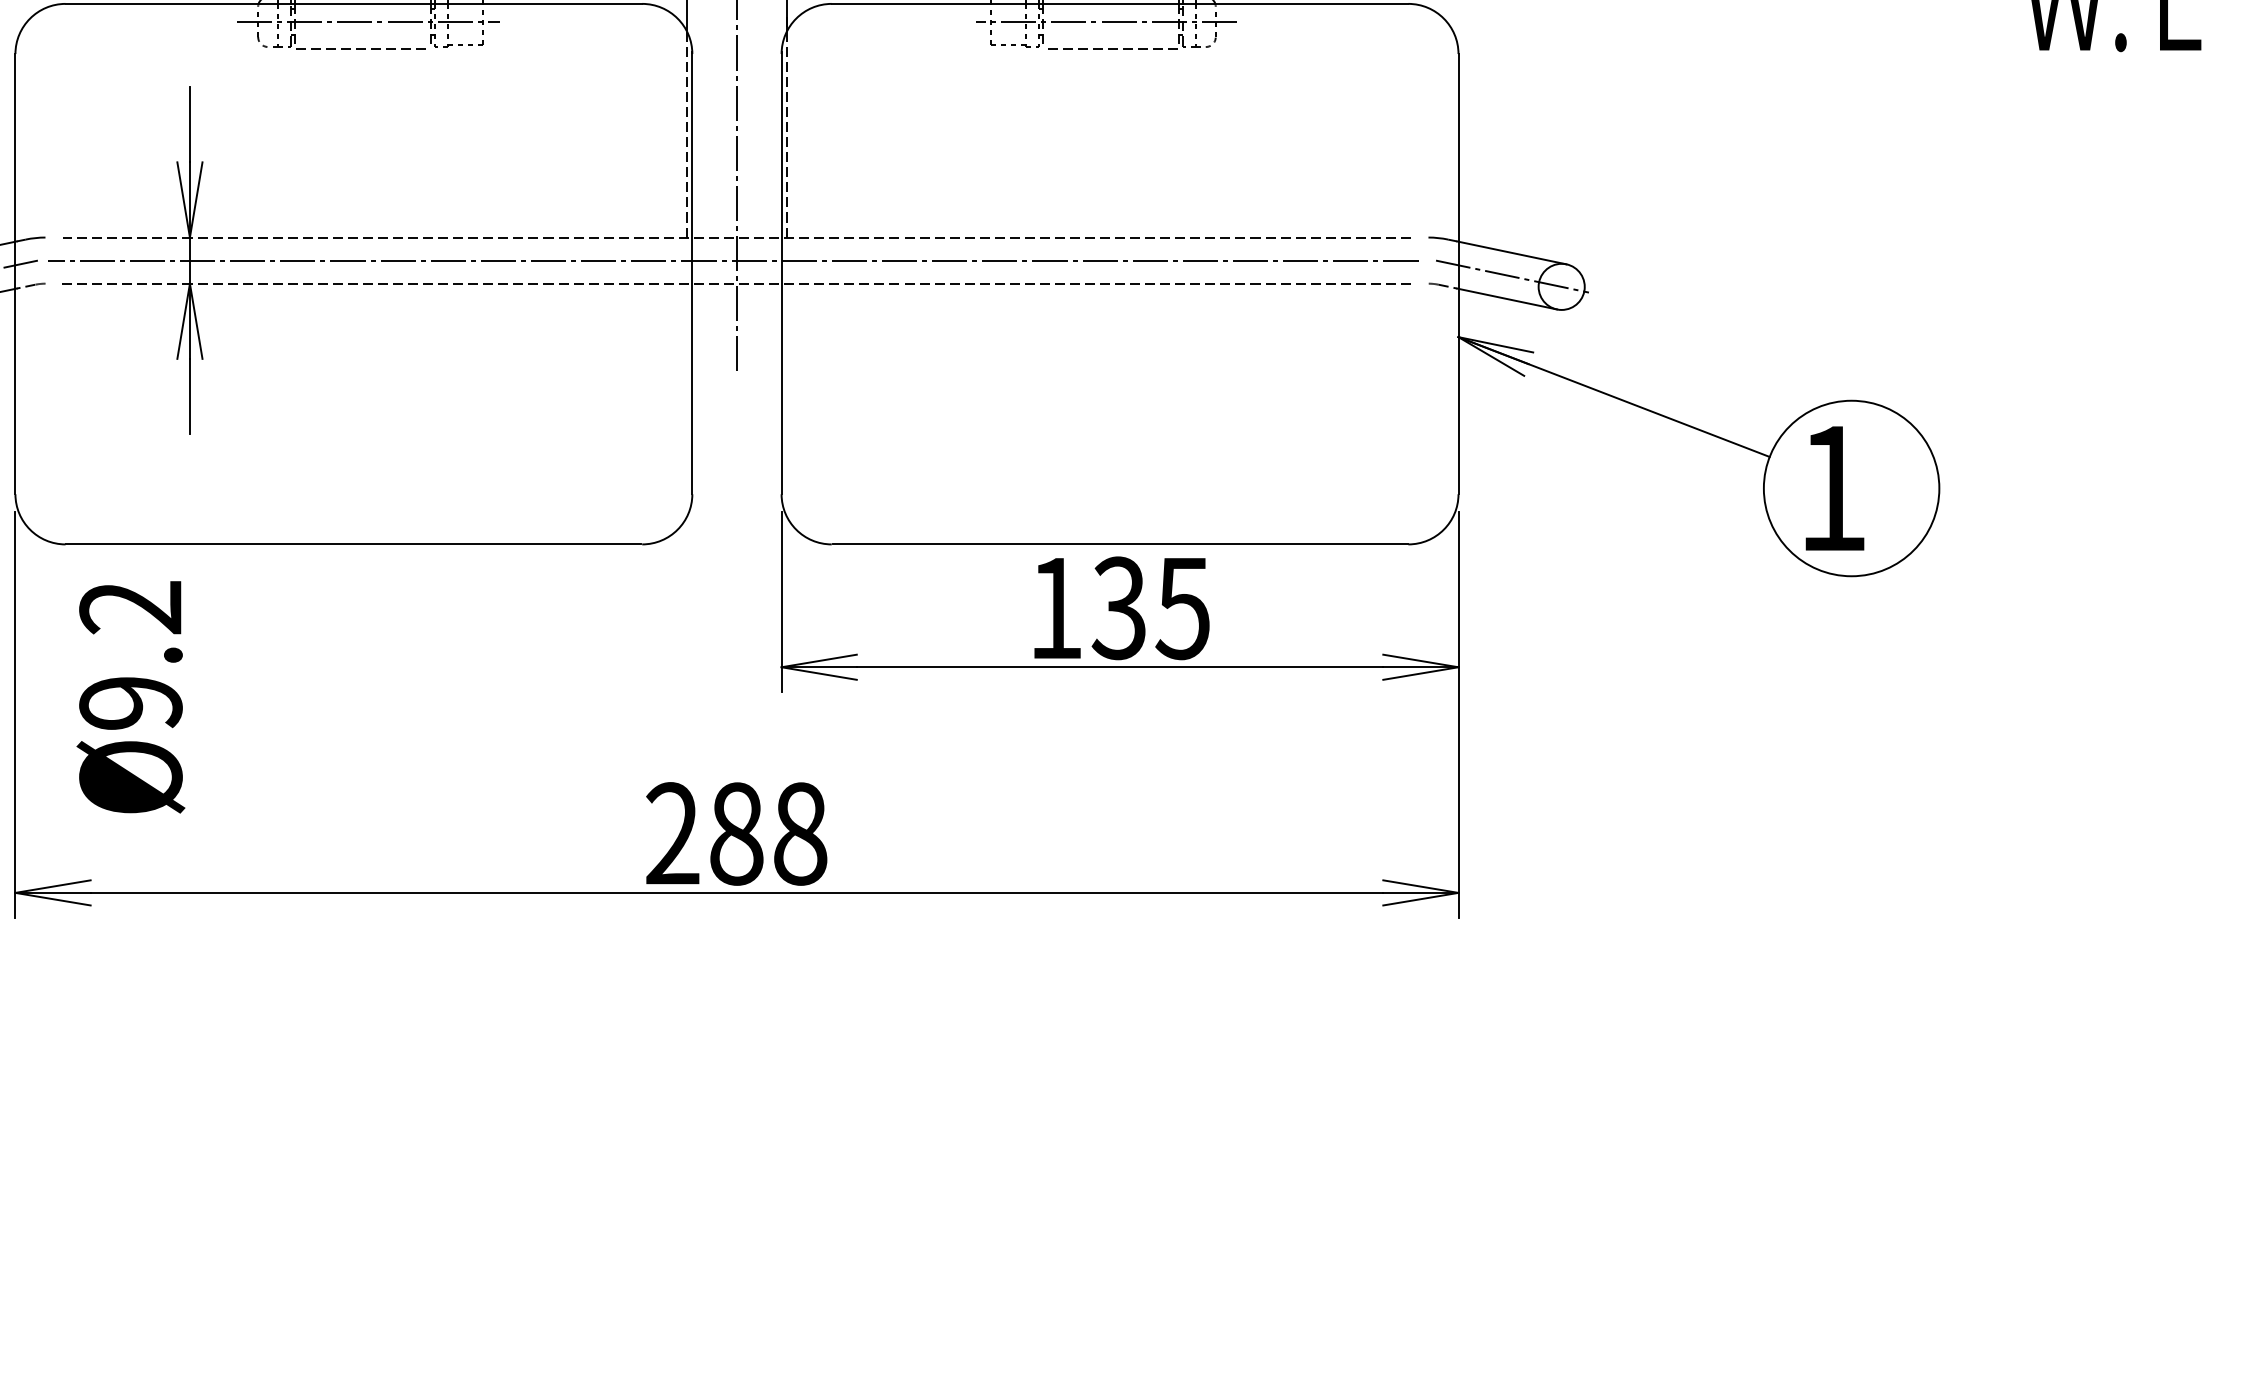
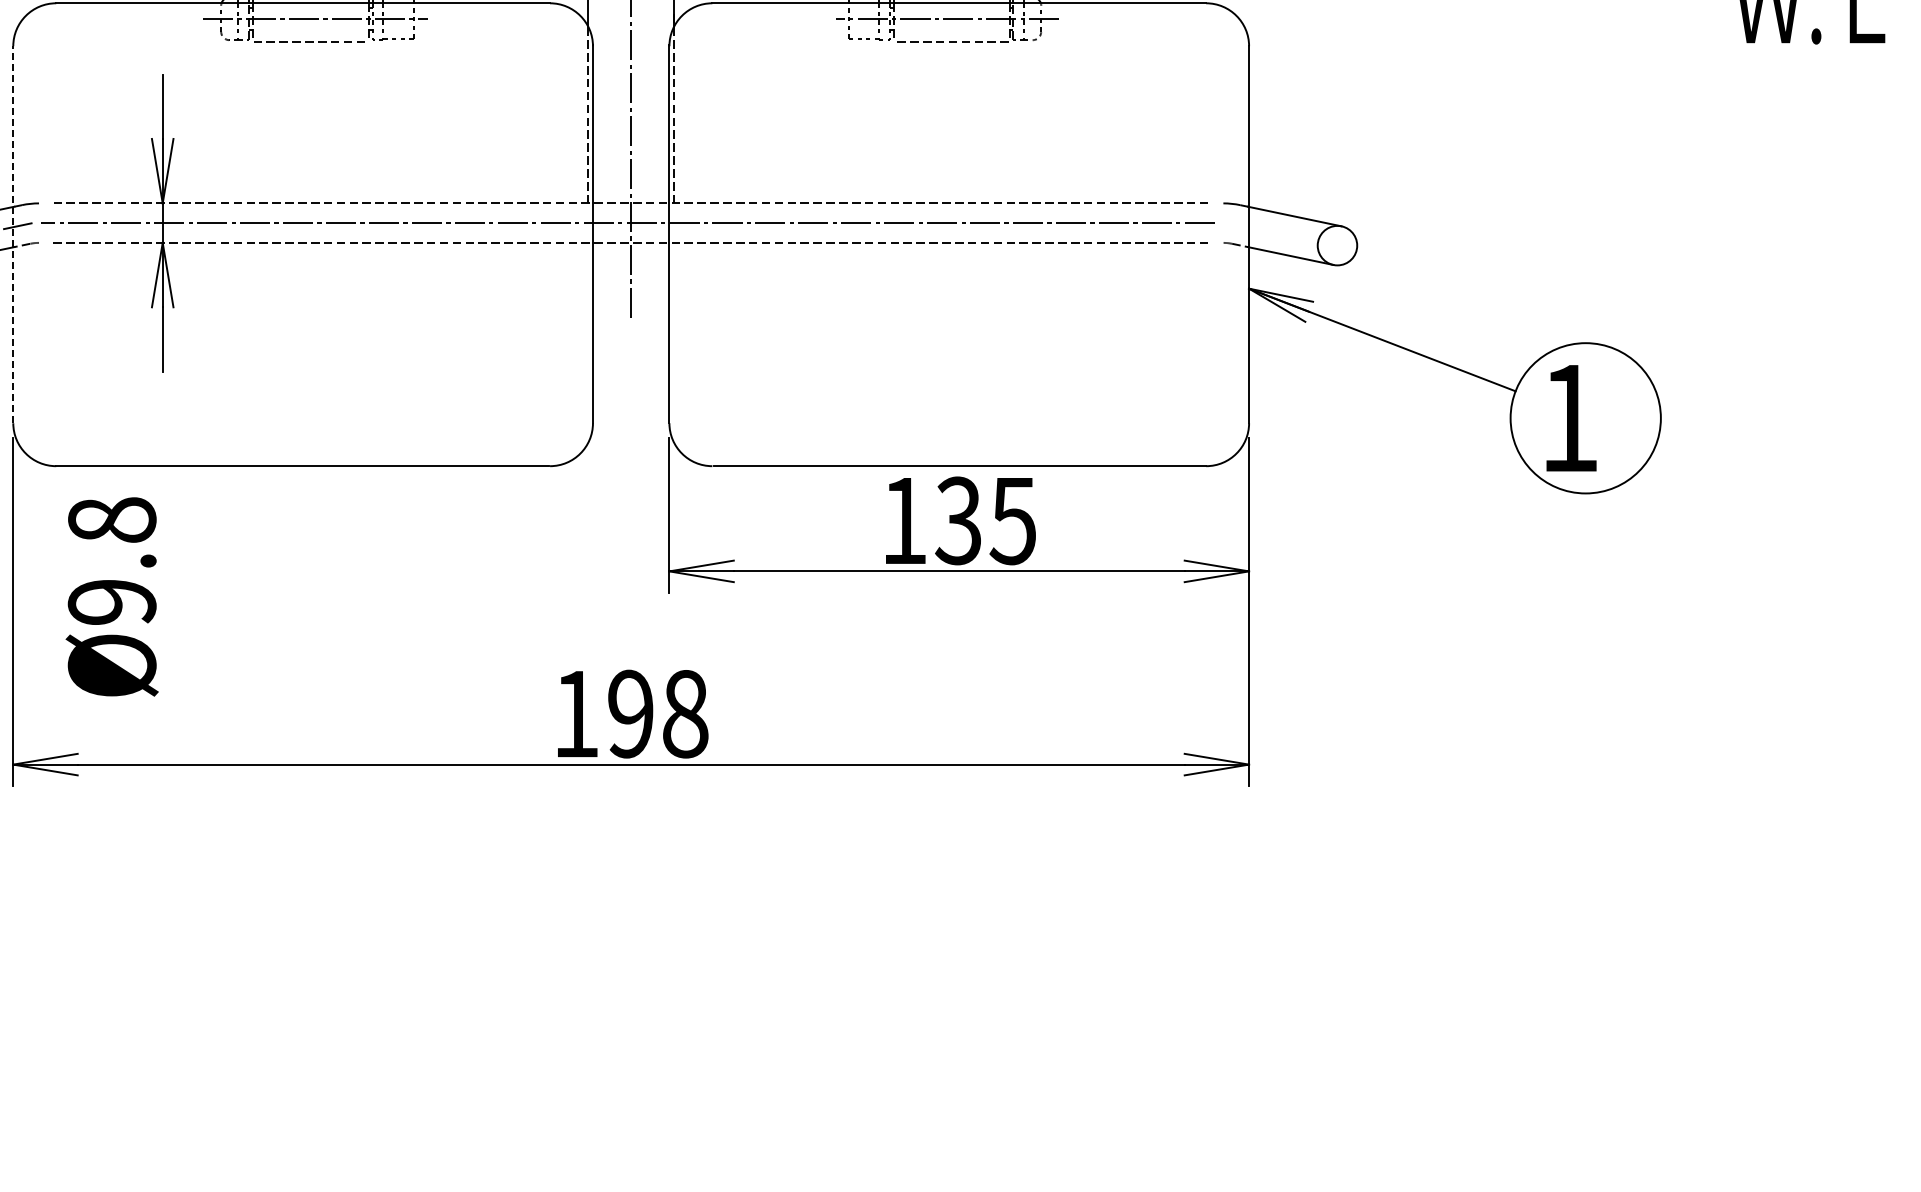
line: (15, 273) -> (13, 234), solid -> dashed
line: (1511, 276) -> (1294, 236), removed
text: (130, 607) -> (111, 520), Ø9.2 -> Ø9.8
text: (704, 833) -> (603, 713), 288 -> 198

